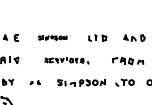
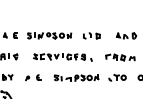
part: (52, 37) -> (49, 35), size x1.67
part: (66, 61) -> (62, 57), size x1.43
part: (35, 82) -> (33, 77), size x1.67

